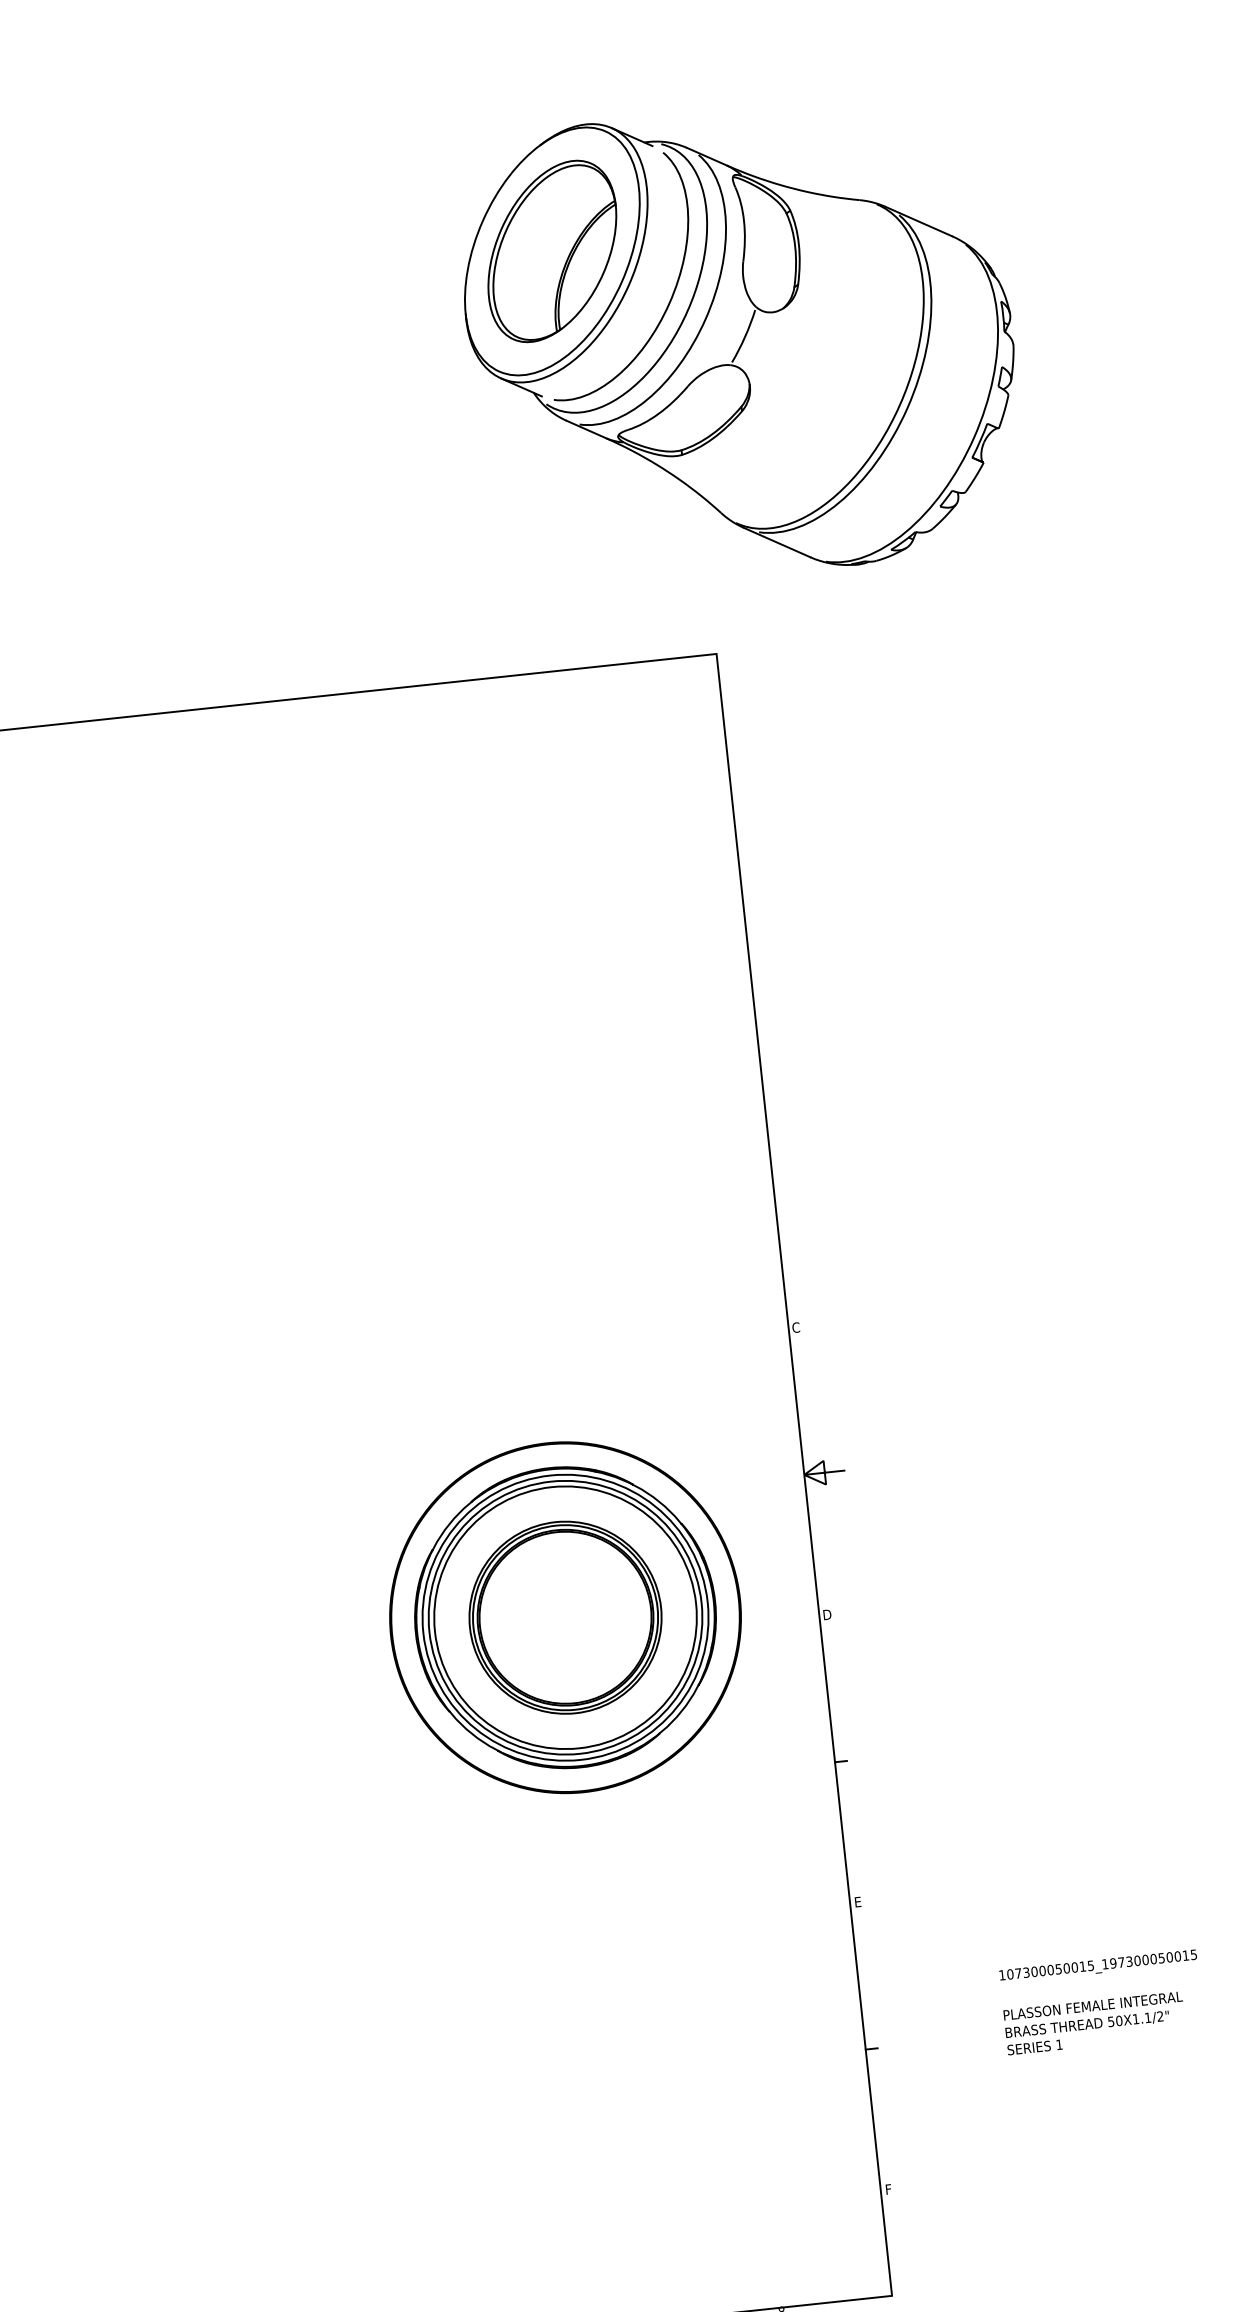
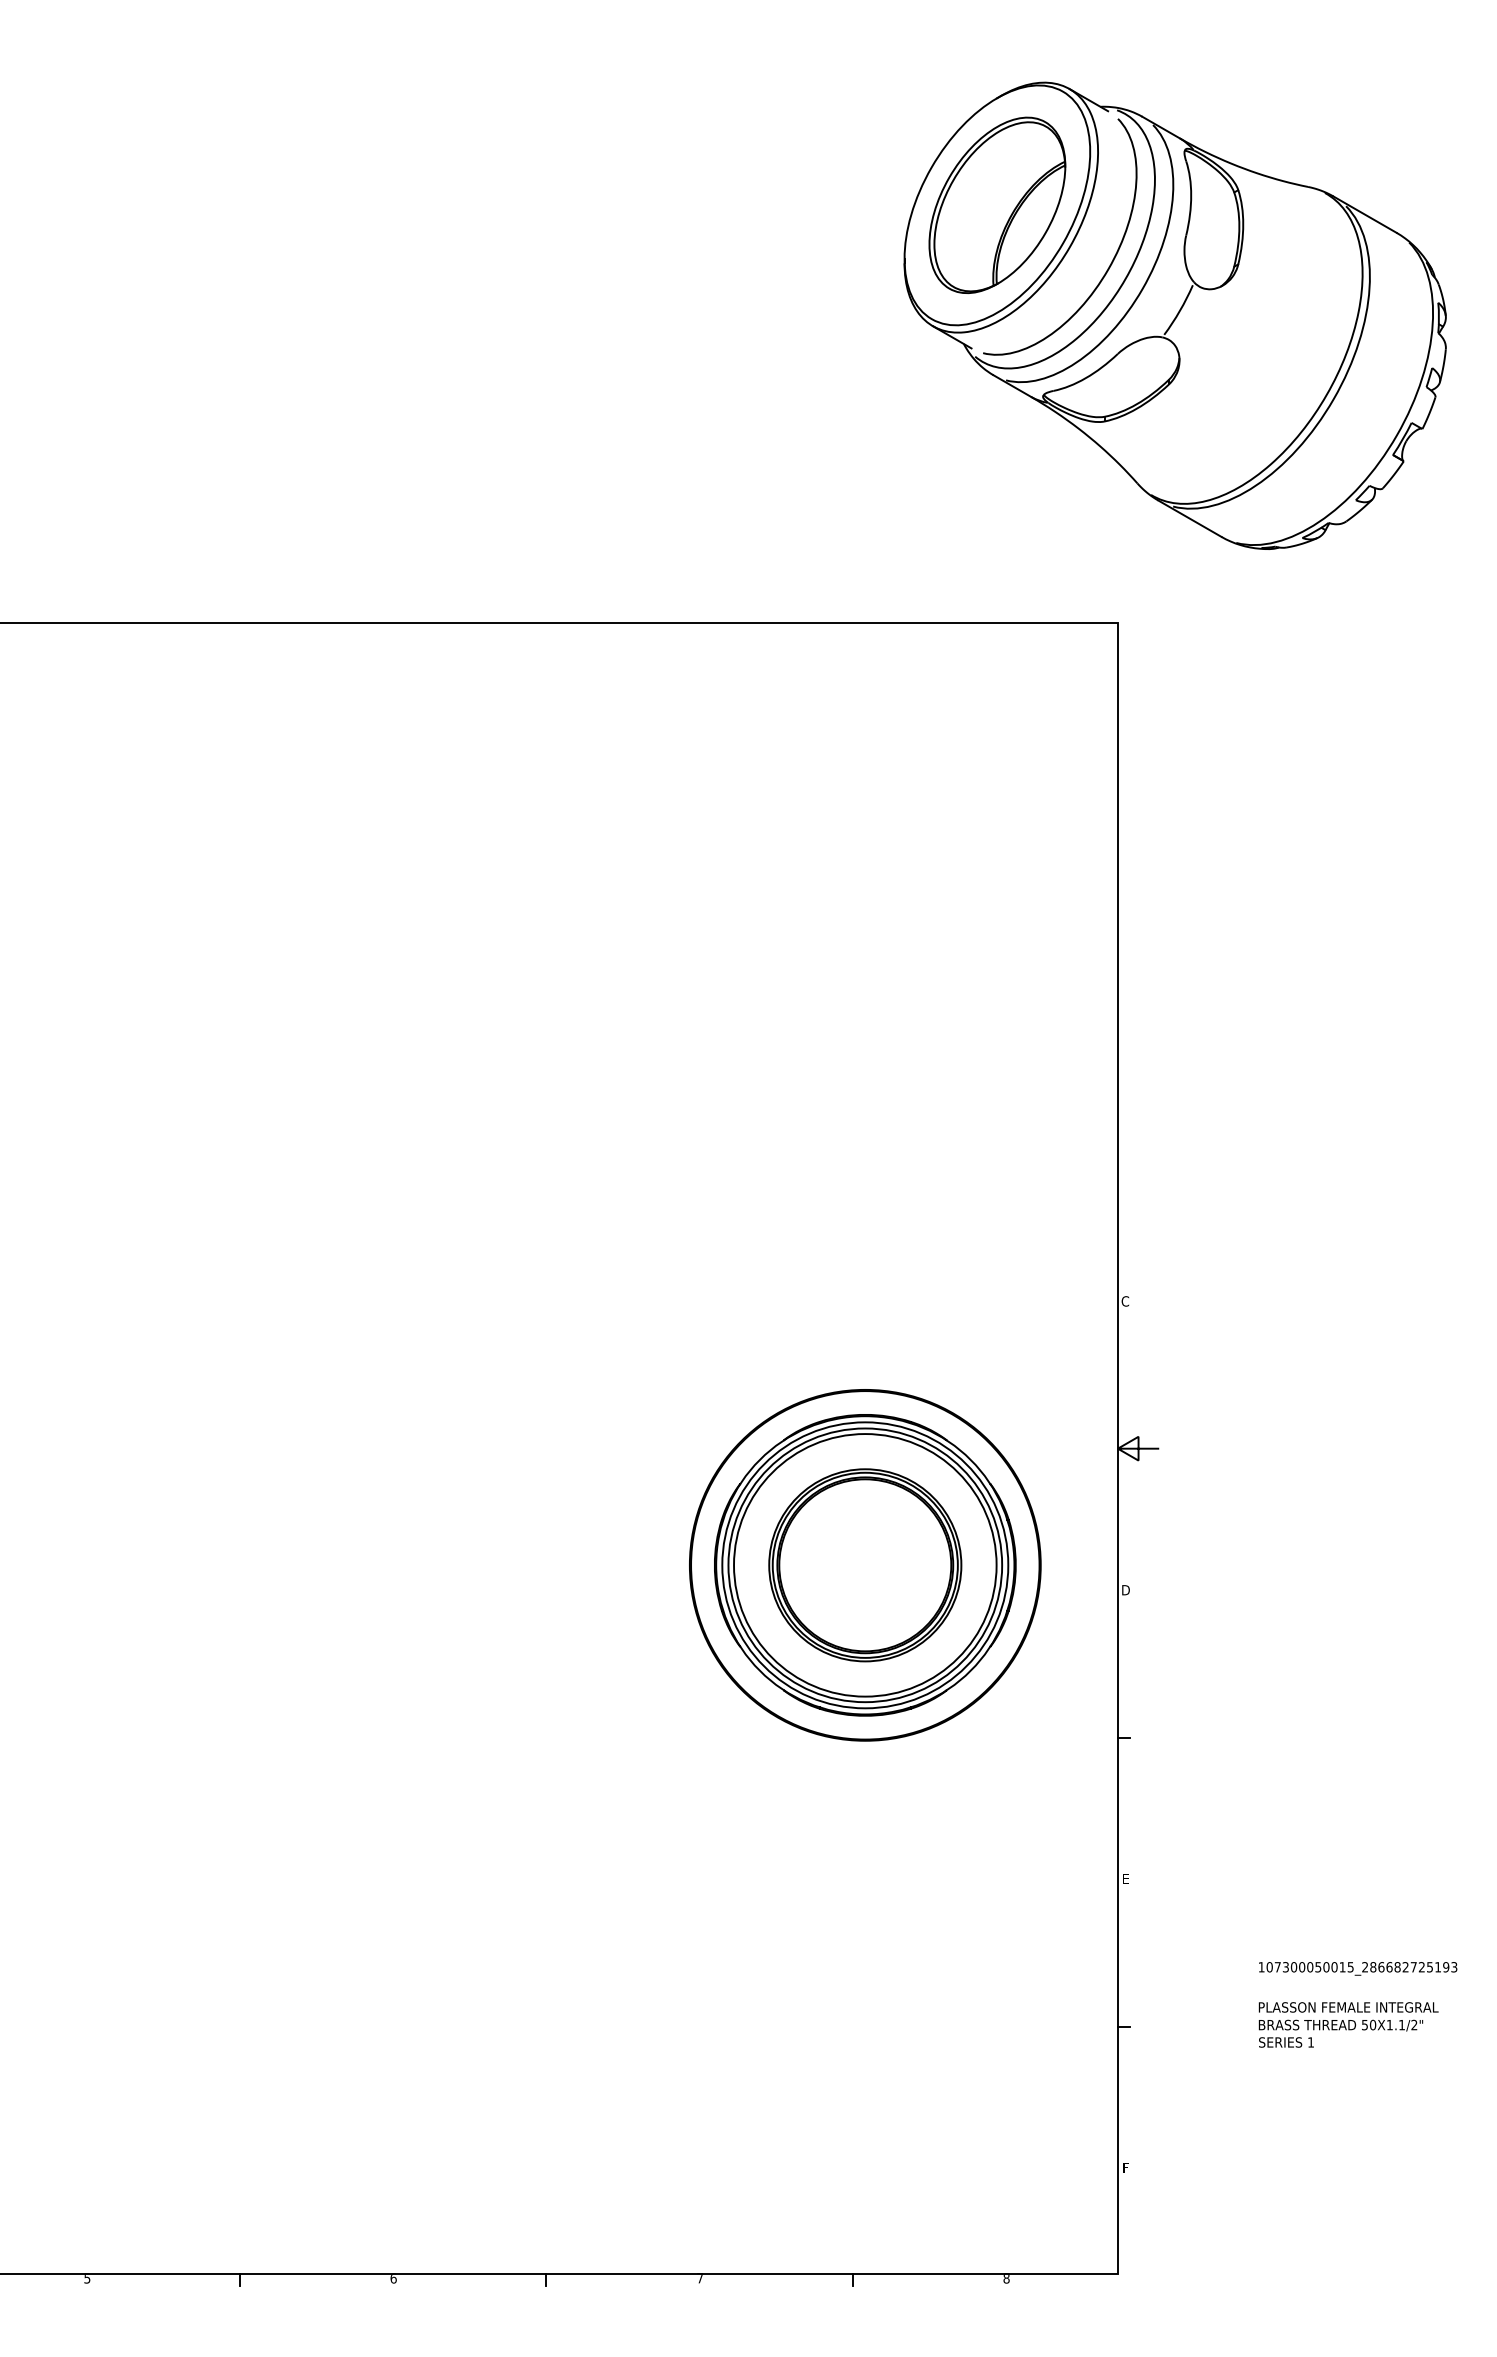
text: (1149, 1959) -> (1409, 1967), 107300050015_197300050015 -> 107300050015_286682725193

